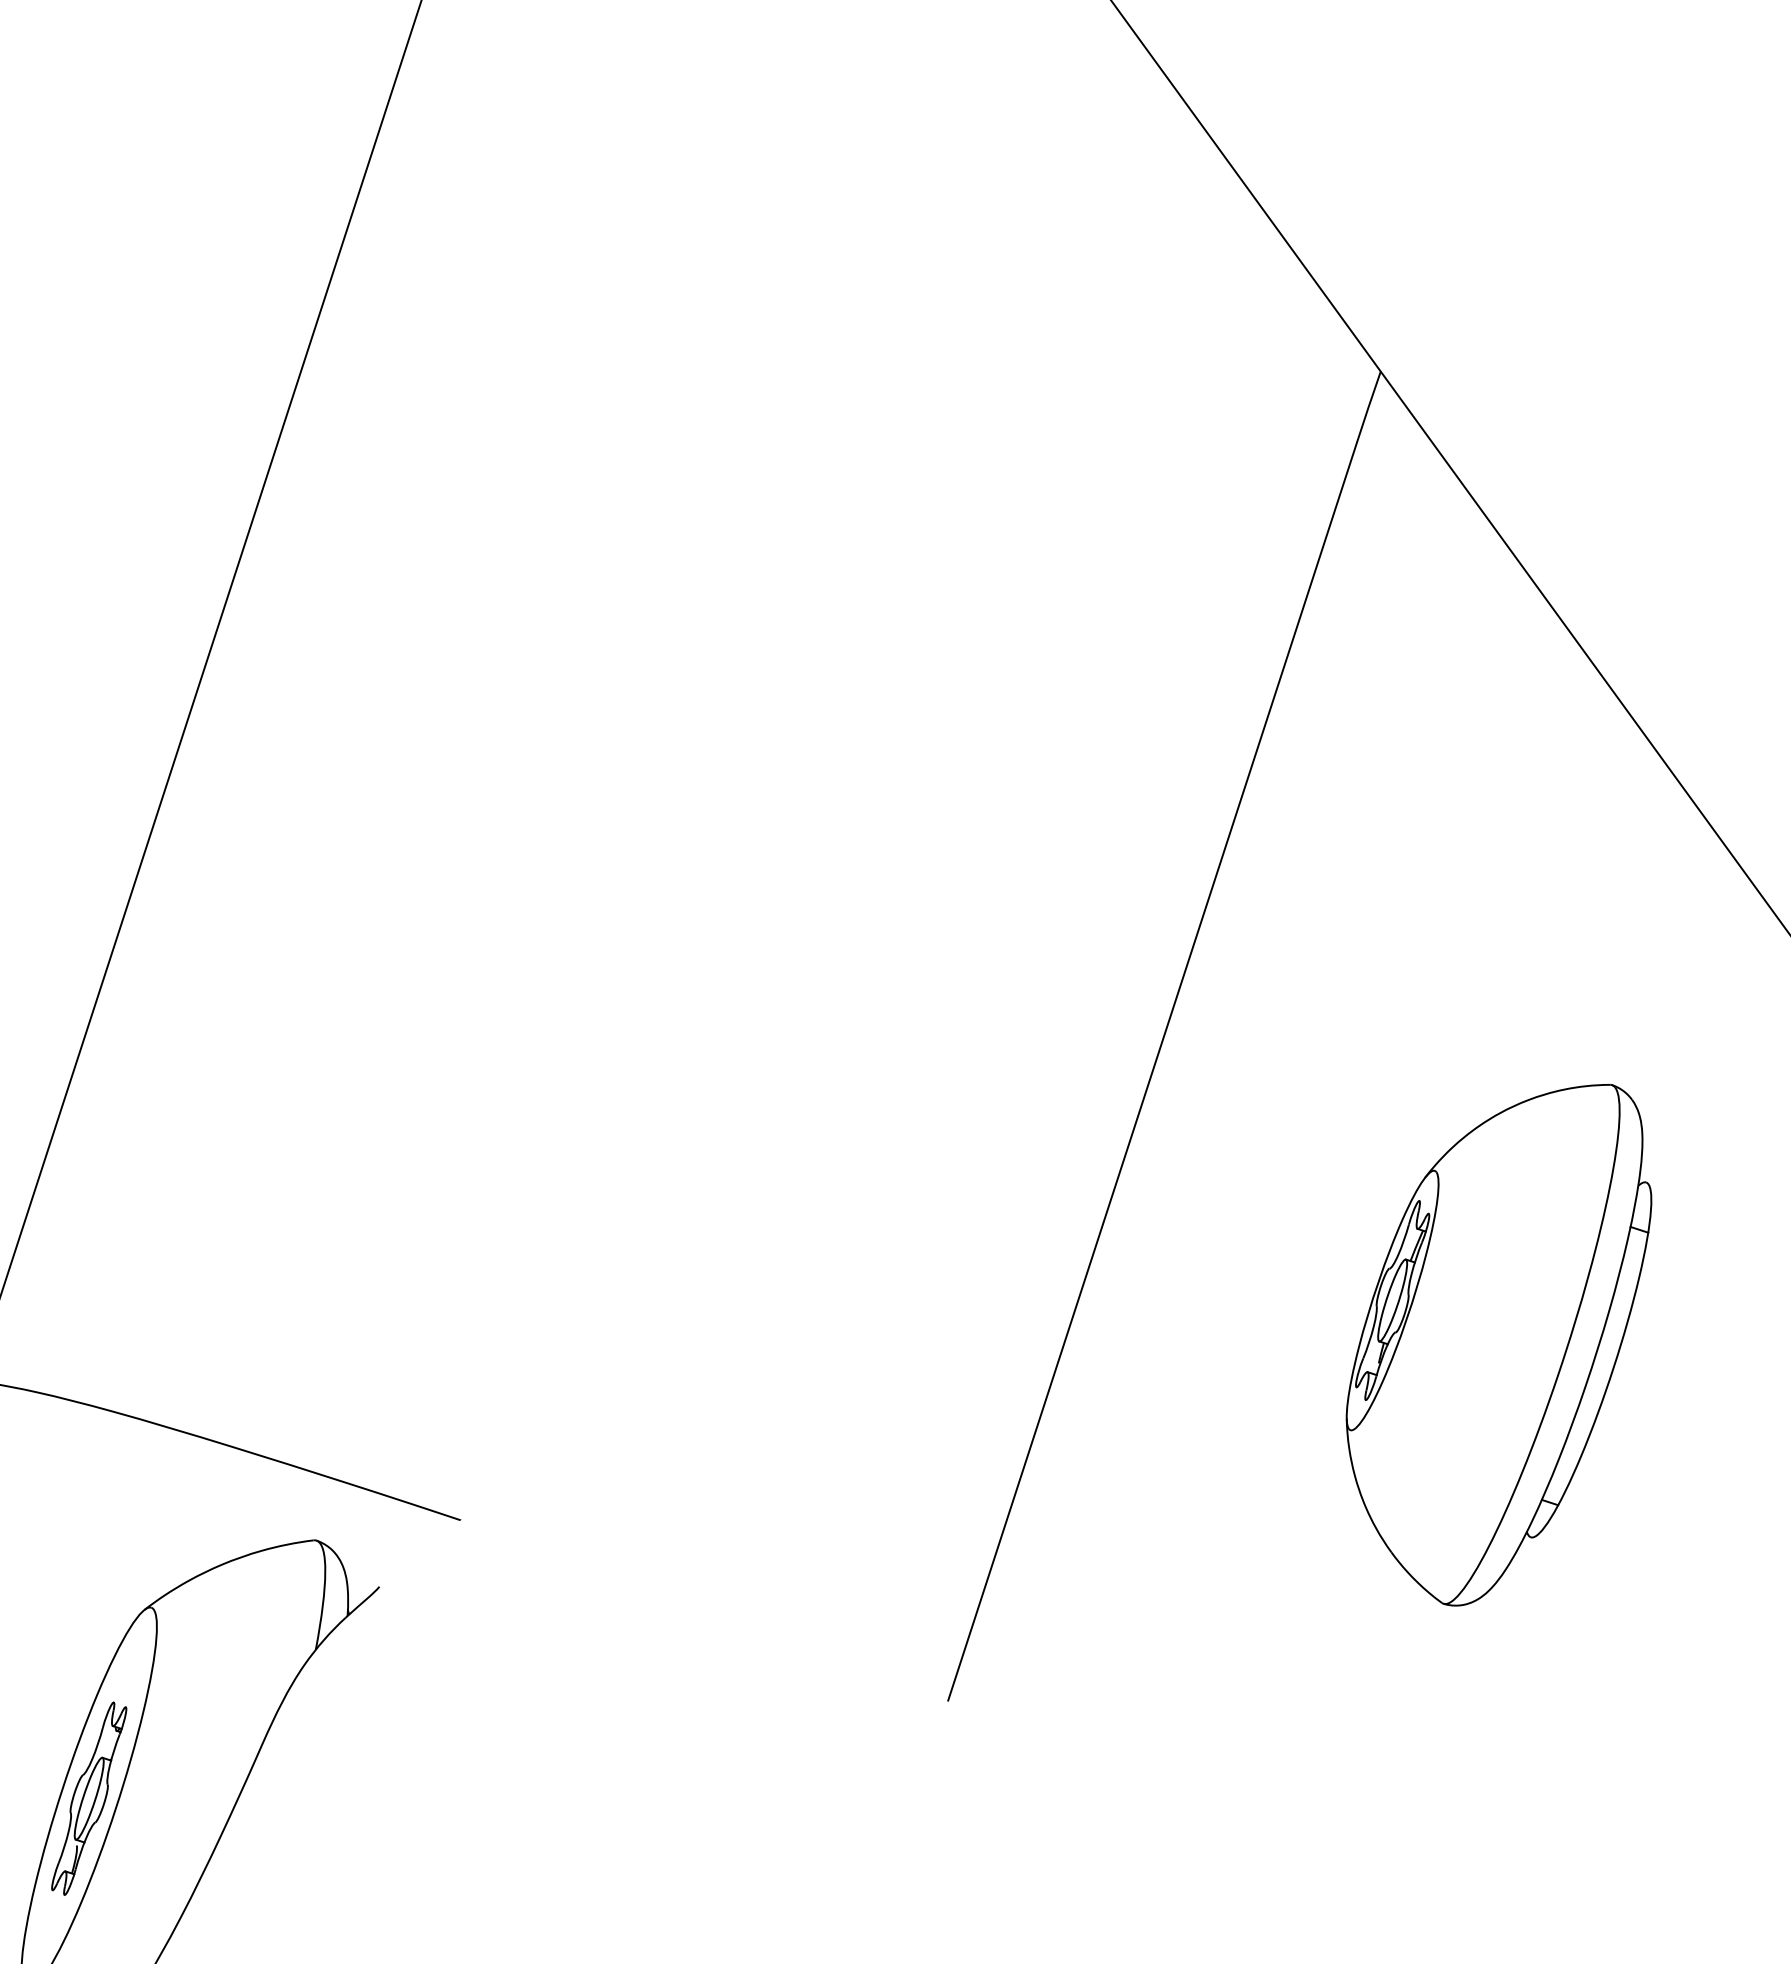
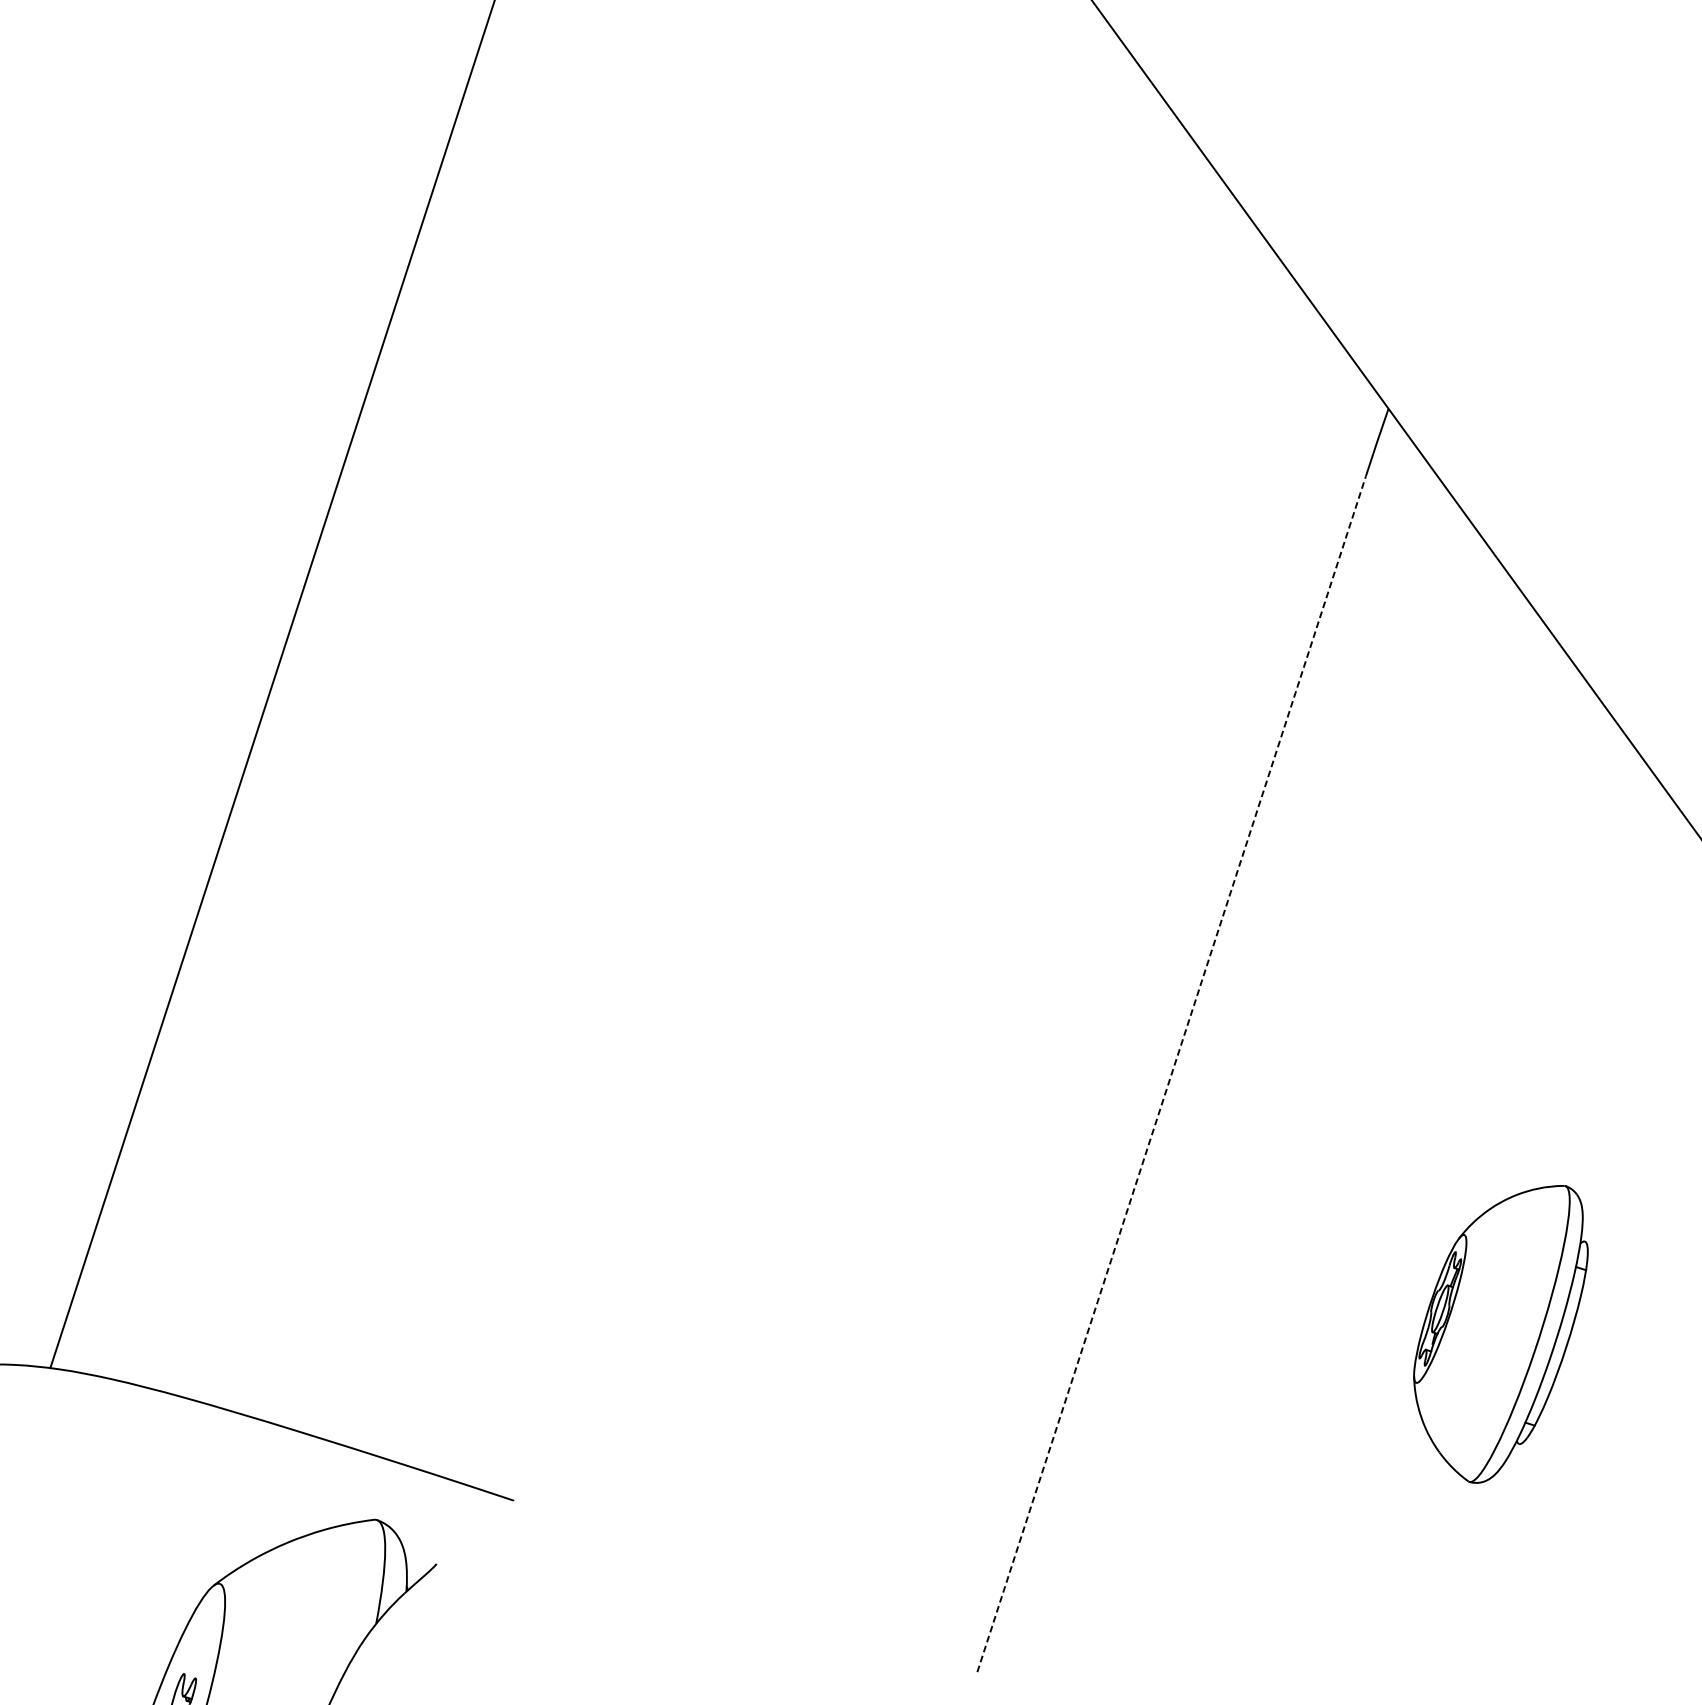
line: (1152, 1071) -> (1171, 1074), solid -> dashed
part: (1498, 1345) -> (1500, 1334), size x0.6

